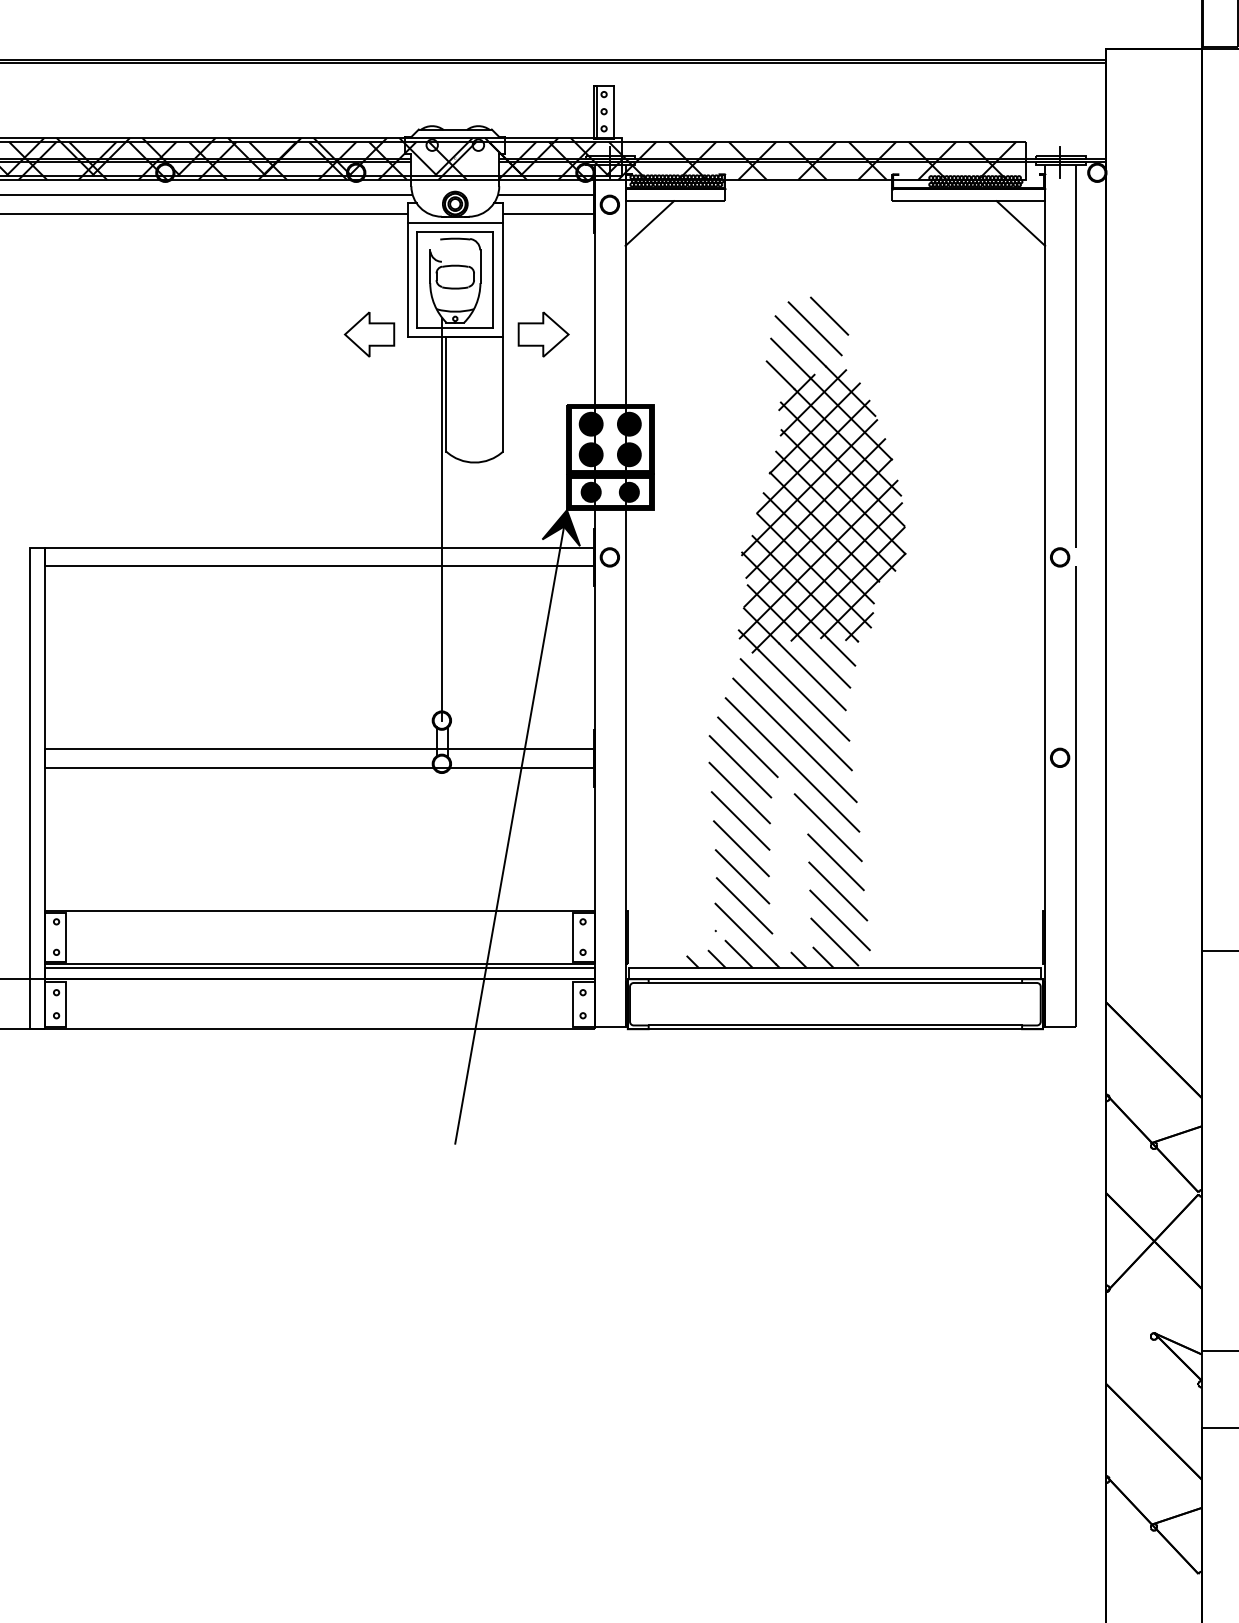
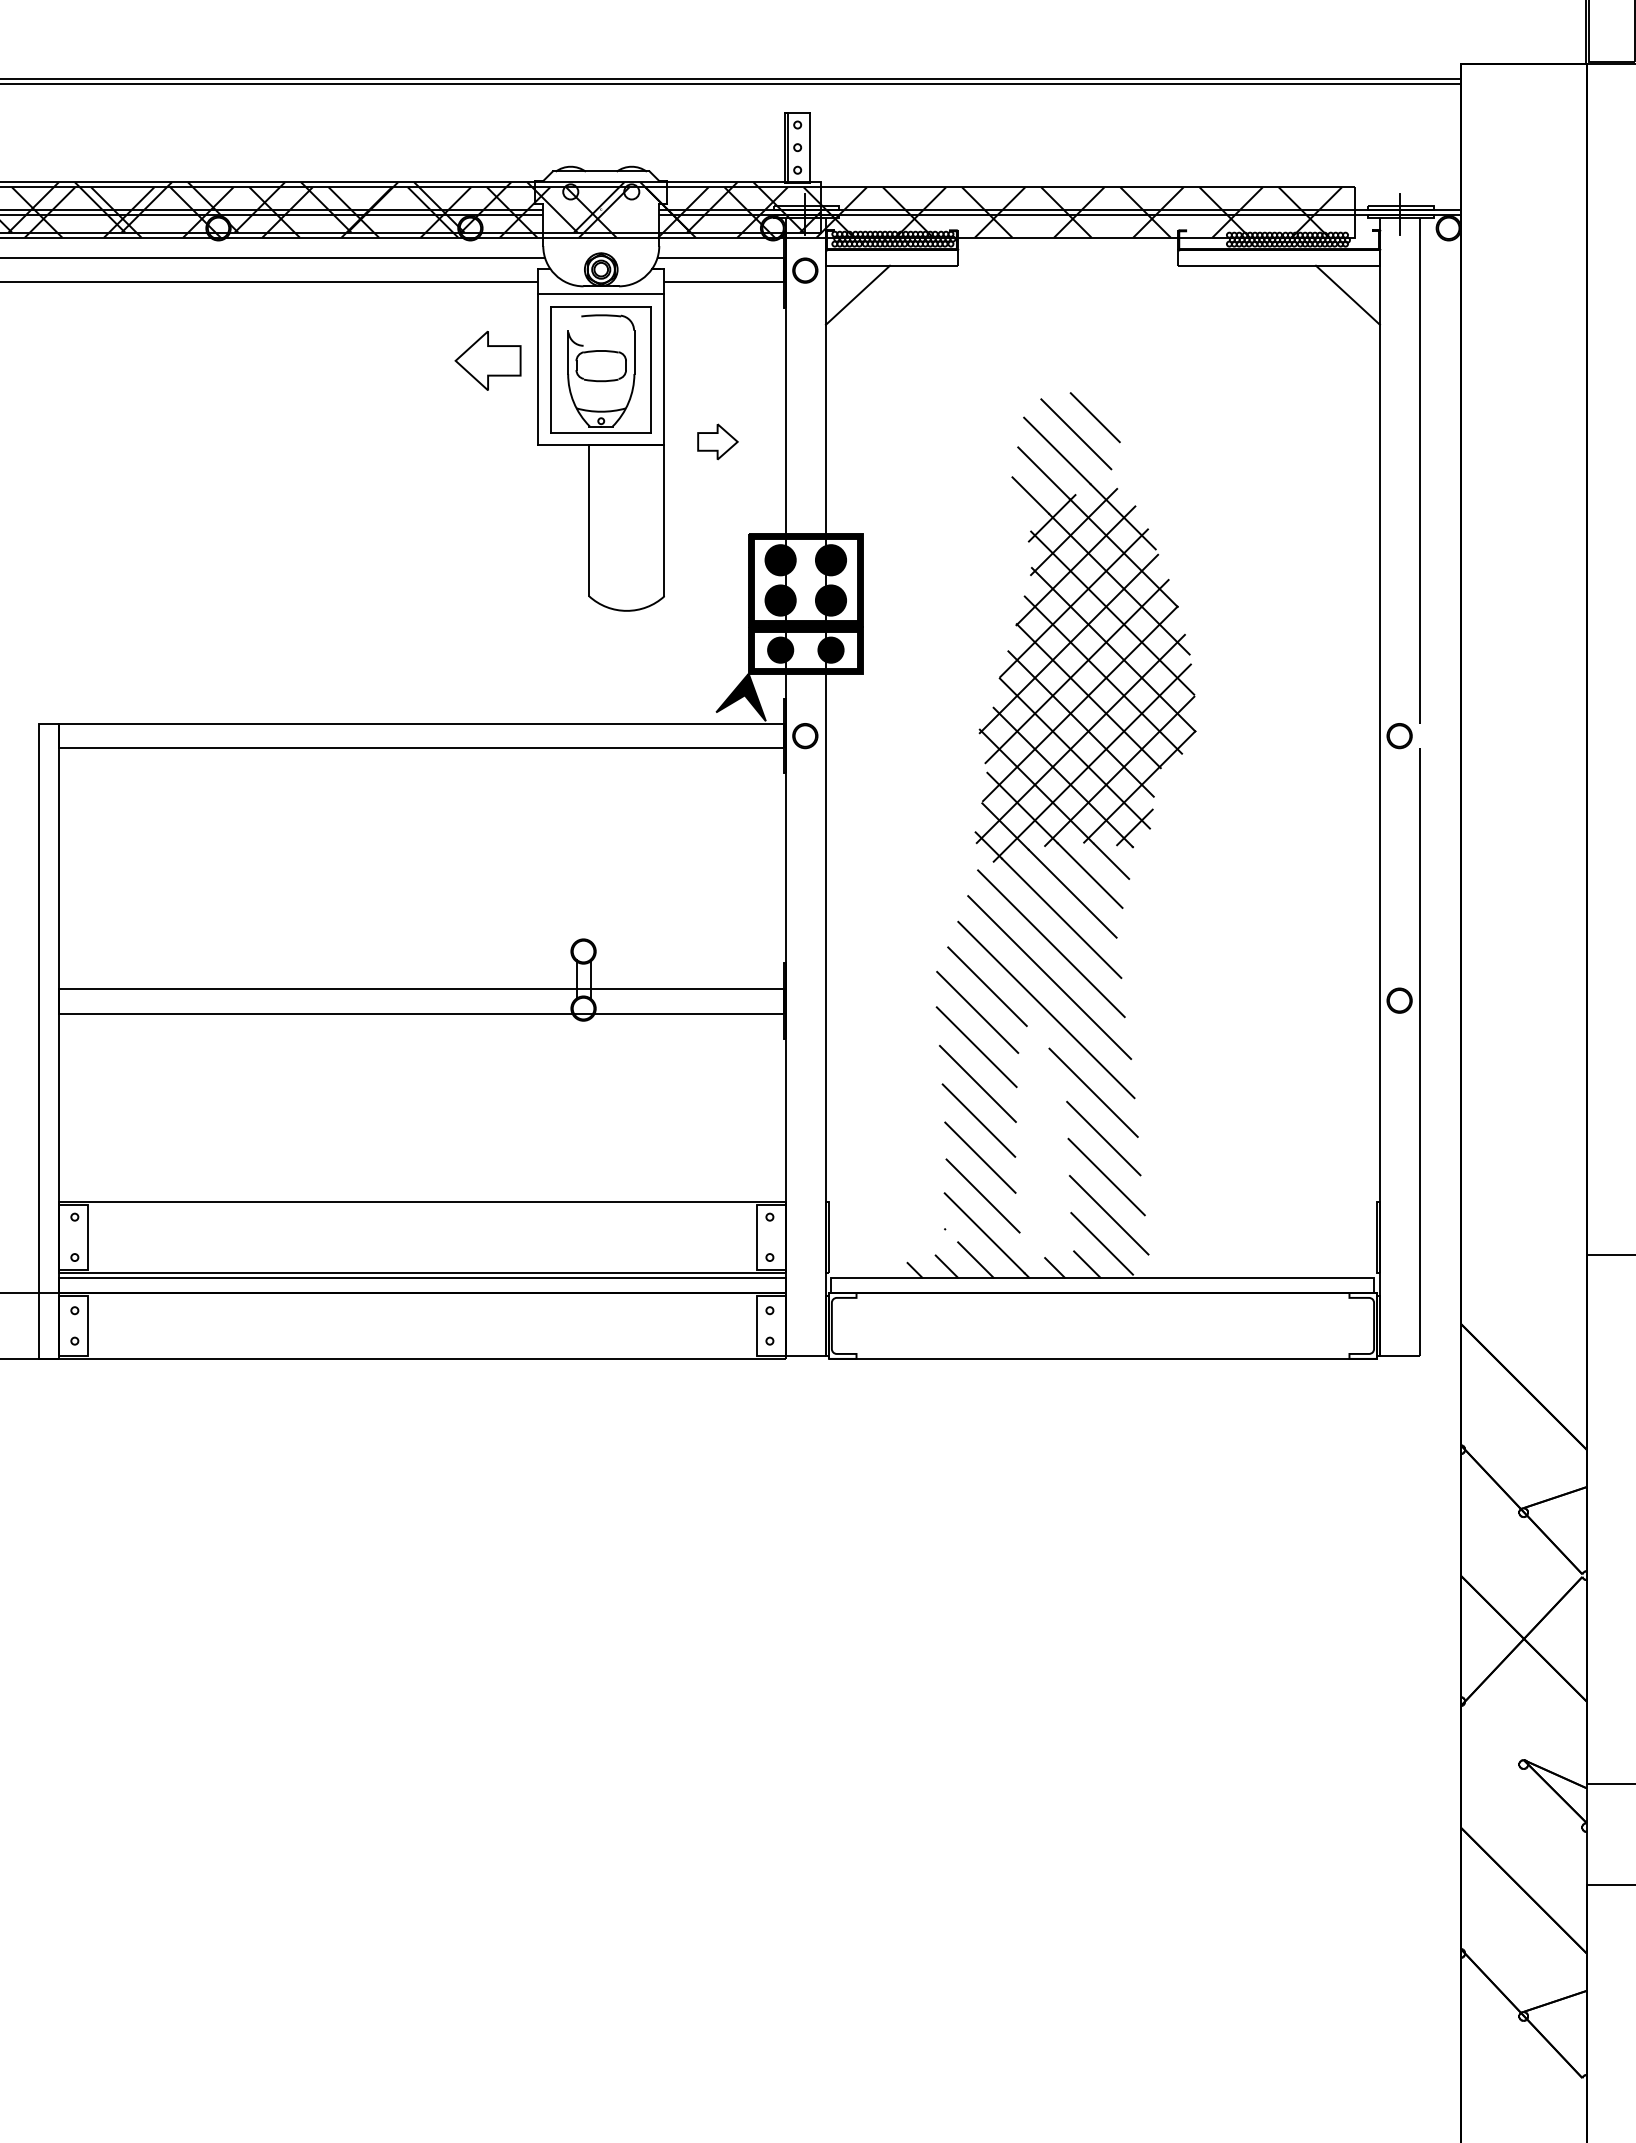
part: (369, 334) -> (487, 360), moved
part: (543, 334) -> (717, 441), size x0.6
line: (441, 519) -> (583, 685), removed
line: (510, 826) -> (674, 1091), removed
line: (835, 982) -> (1102, 1297), removed
line: (835, 1025) -> (1102, 1353), removed

